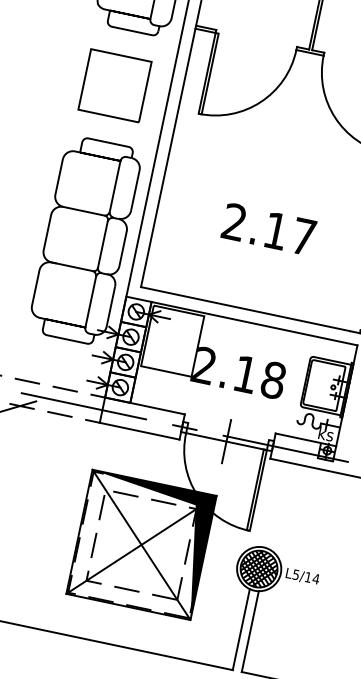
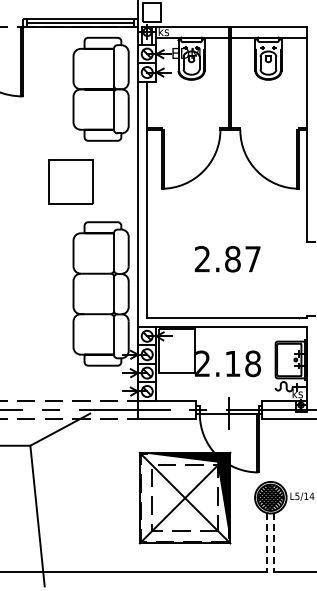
part: (114, 85) -> (70, 181), moved
text: (275, 231) -> (232, 259), 2.17 -> 2.87
line: (241, 629) -> (267, 542), solid -> dashed
line: (249, 632) -> (273, 543), solid -> dashed

